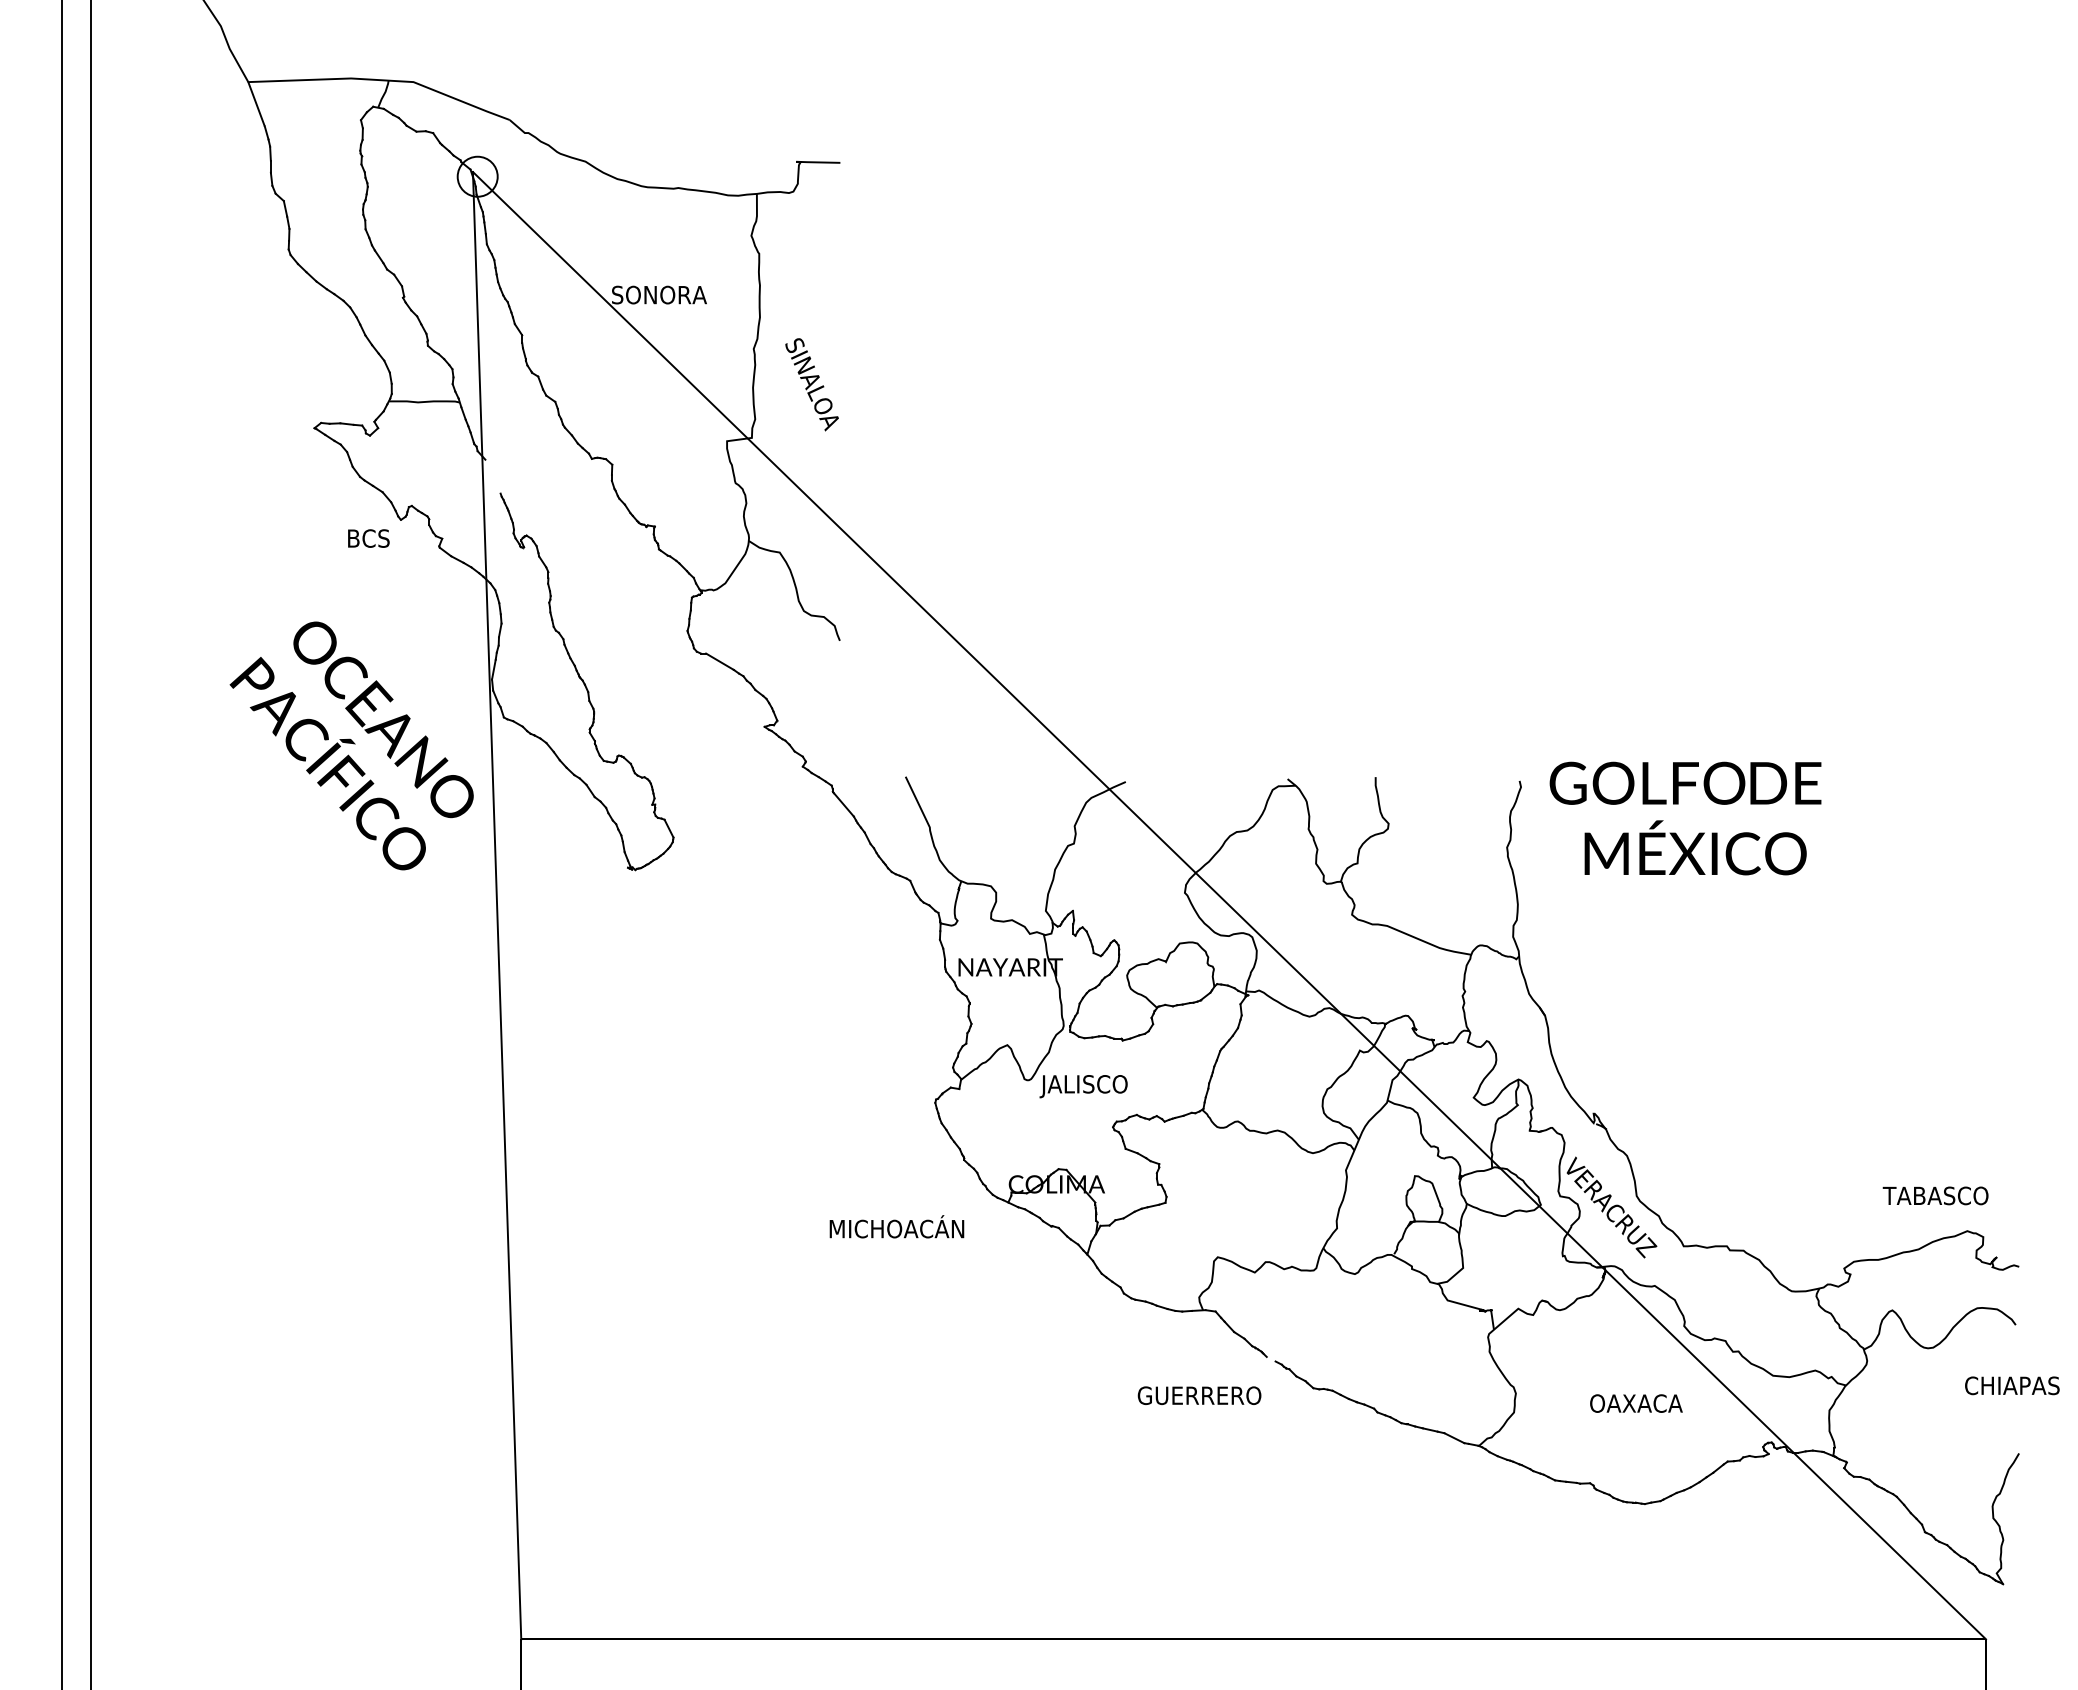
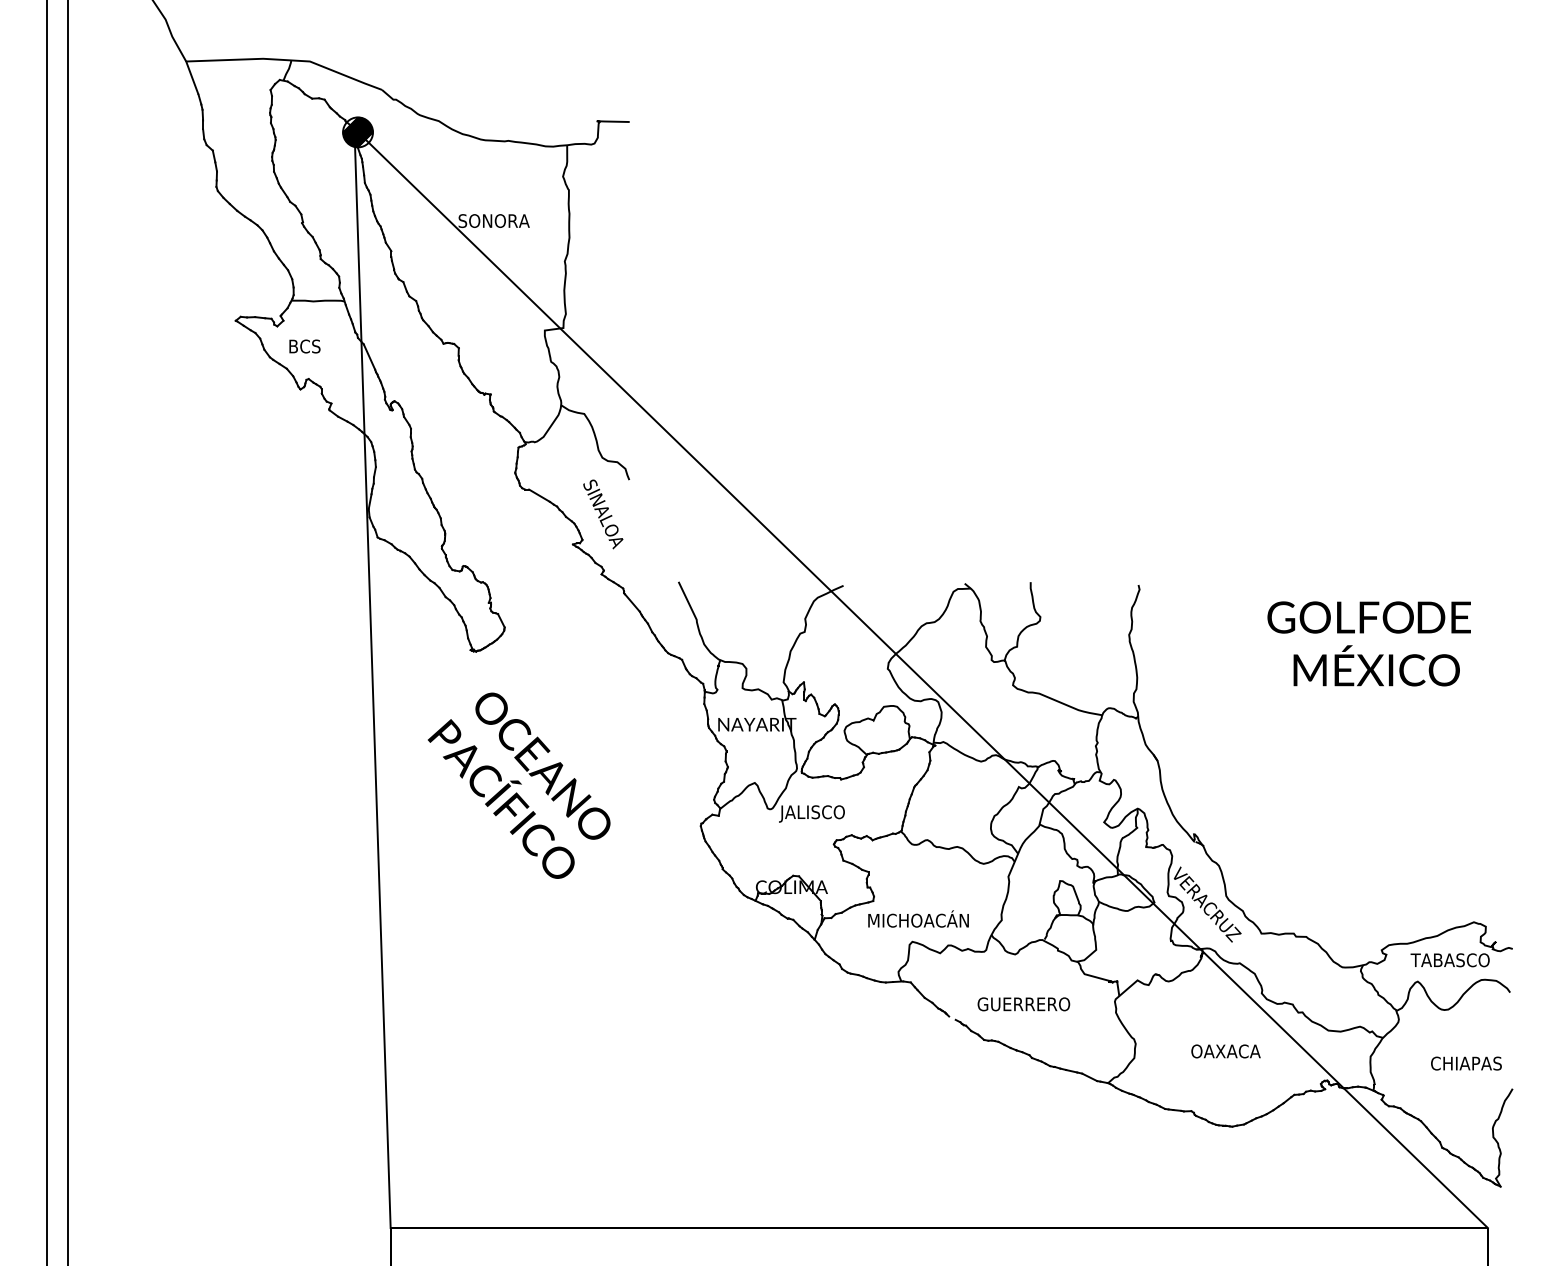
hatch: (477, 176) -> (357, 132), added
text: (811, 384) -> (602, 514), moved
line: (492, 476) -> (369, 356), added
text: (368, 538) -> (304, 346), moved
text: (351, 745) -> (518, 785), moved
text: (1685, 818) -> (1369, 643), moved
text: (1935, 1195) -> (1450, 959), moved
text: (896, 1226) -> (918, 918), moved
text: (2012, 1385) -> (1466, 1063), moved
text: (1199, 1395) -> (1023, 1004), moved

